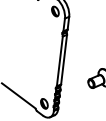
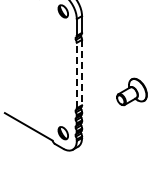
line: (64, 59) -> (82, 72), solid -> dashed
line: (59, 61) -> (76, 75), solid -> dashed

